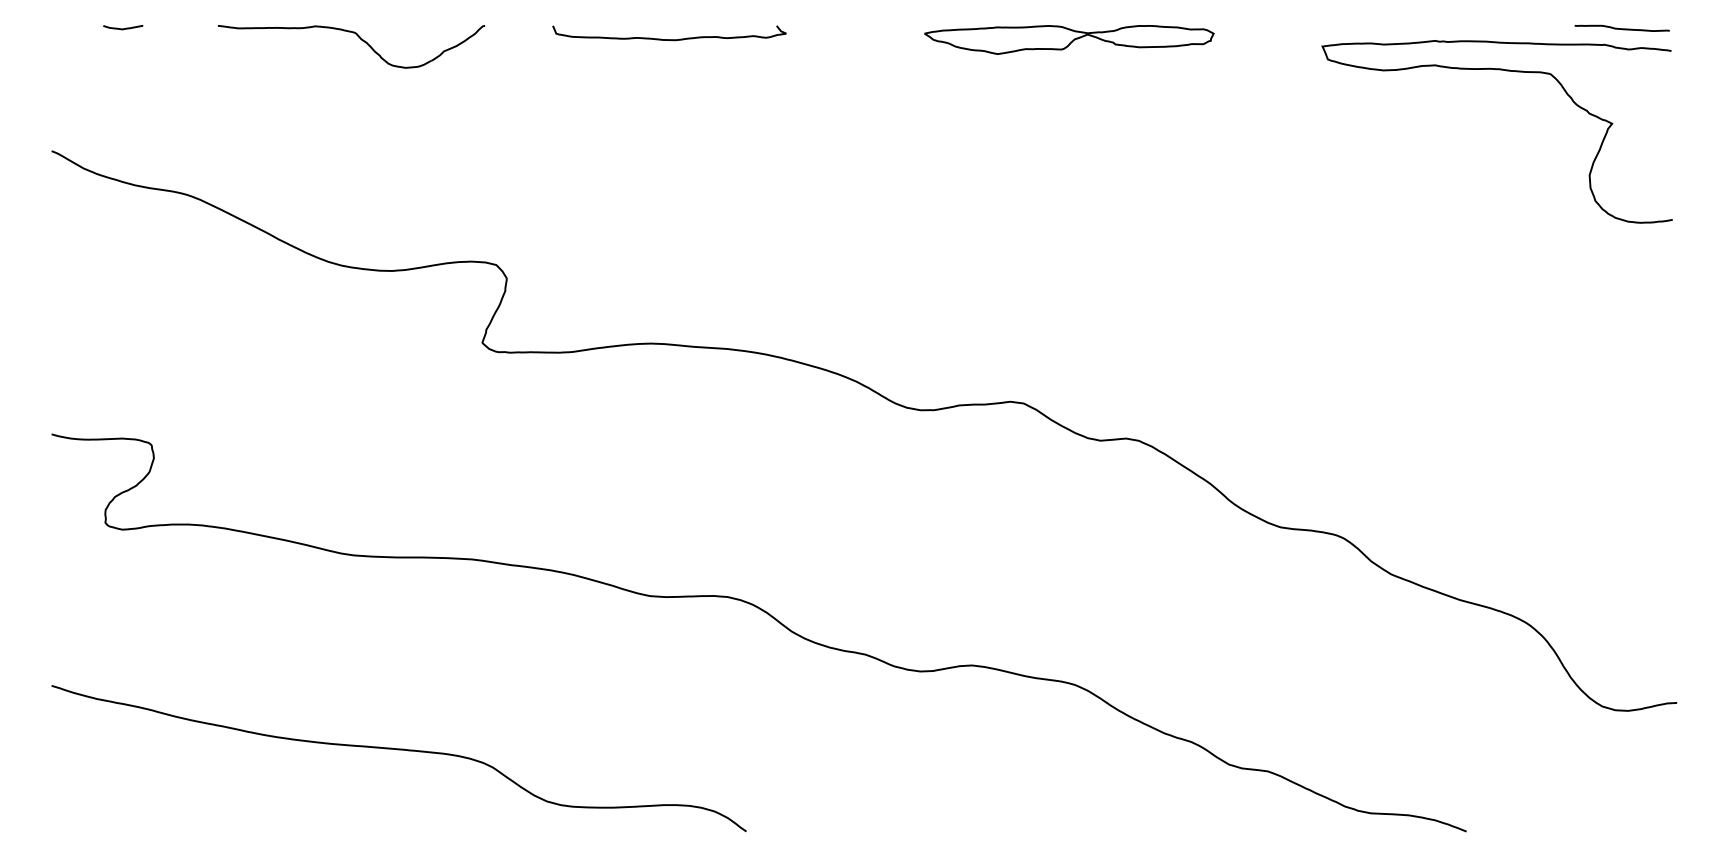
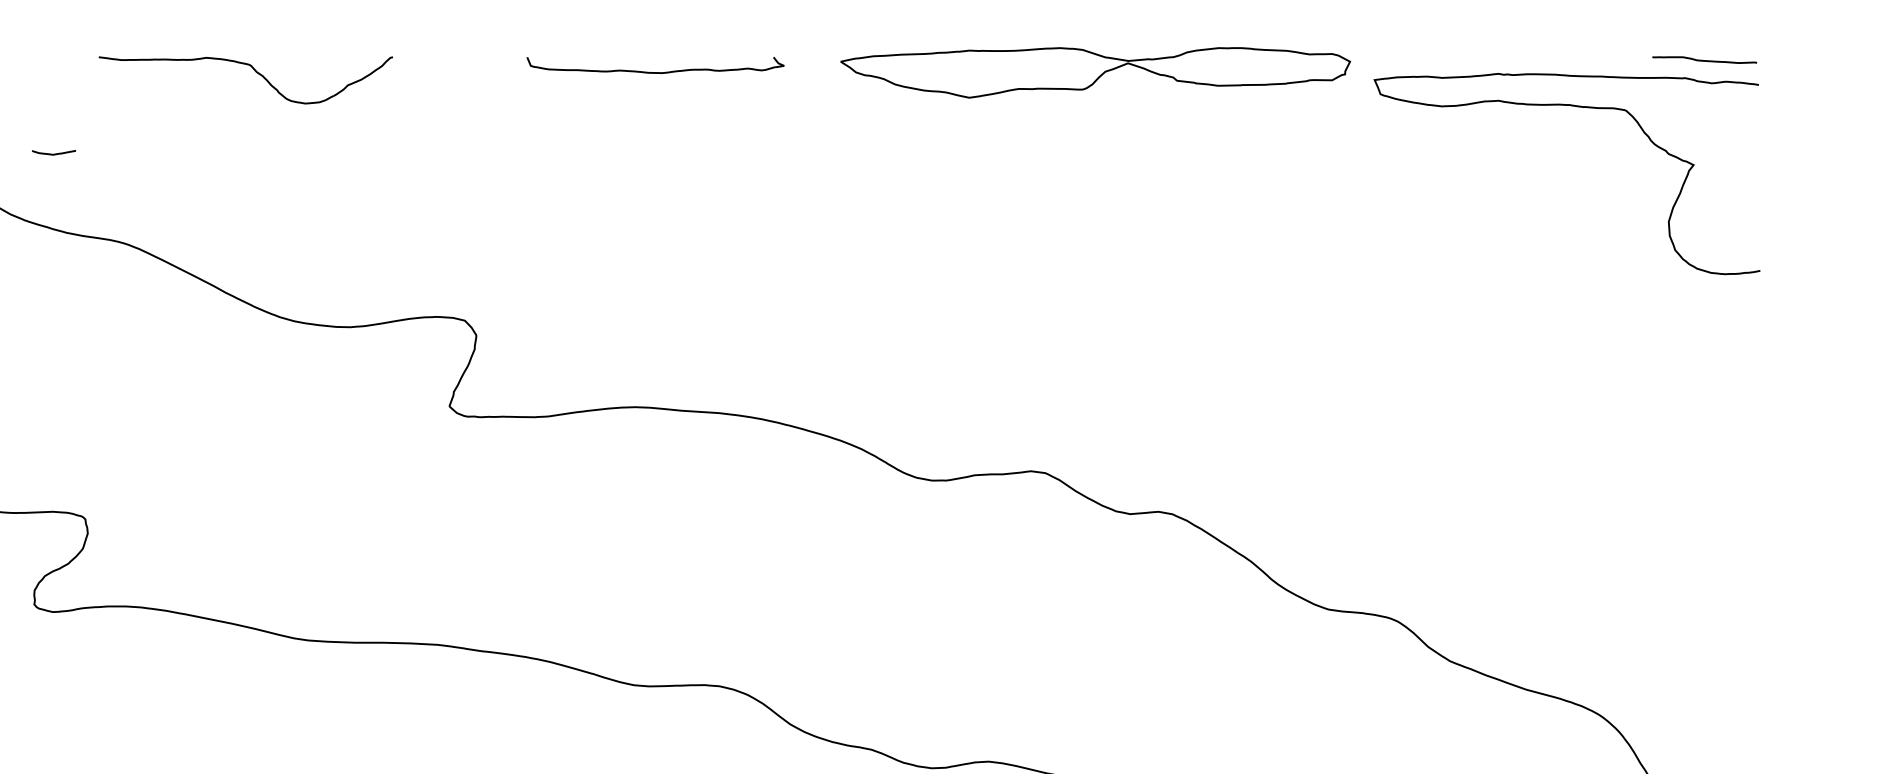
curve: (123, 28) -> (54, 153), moved
part: (359, 38) -> (254, 71), moved
part: (1069, 39) -> (1096, 72), size x1.6

